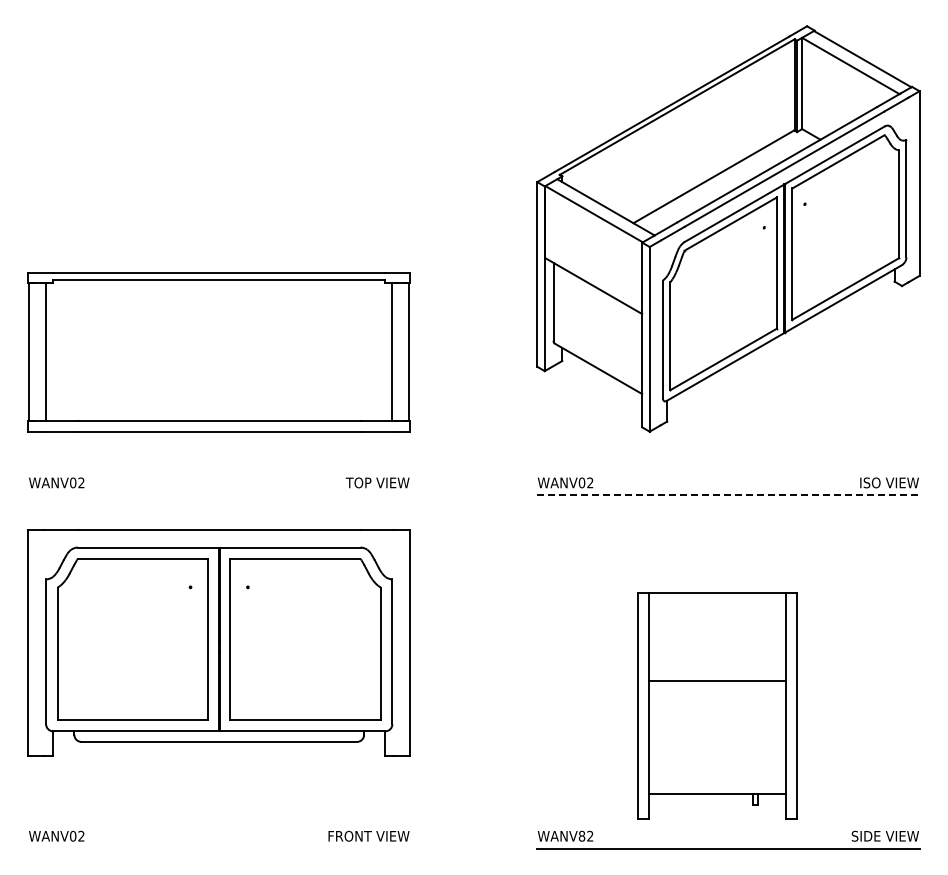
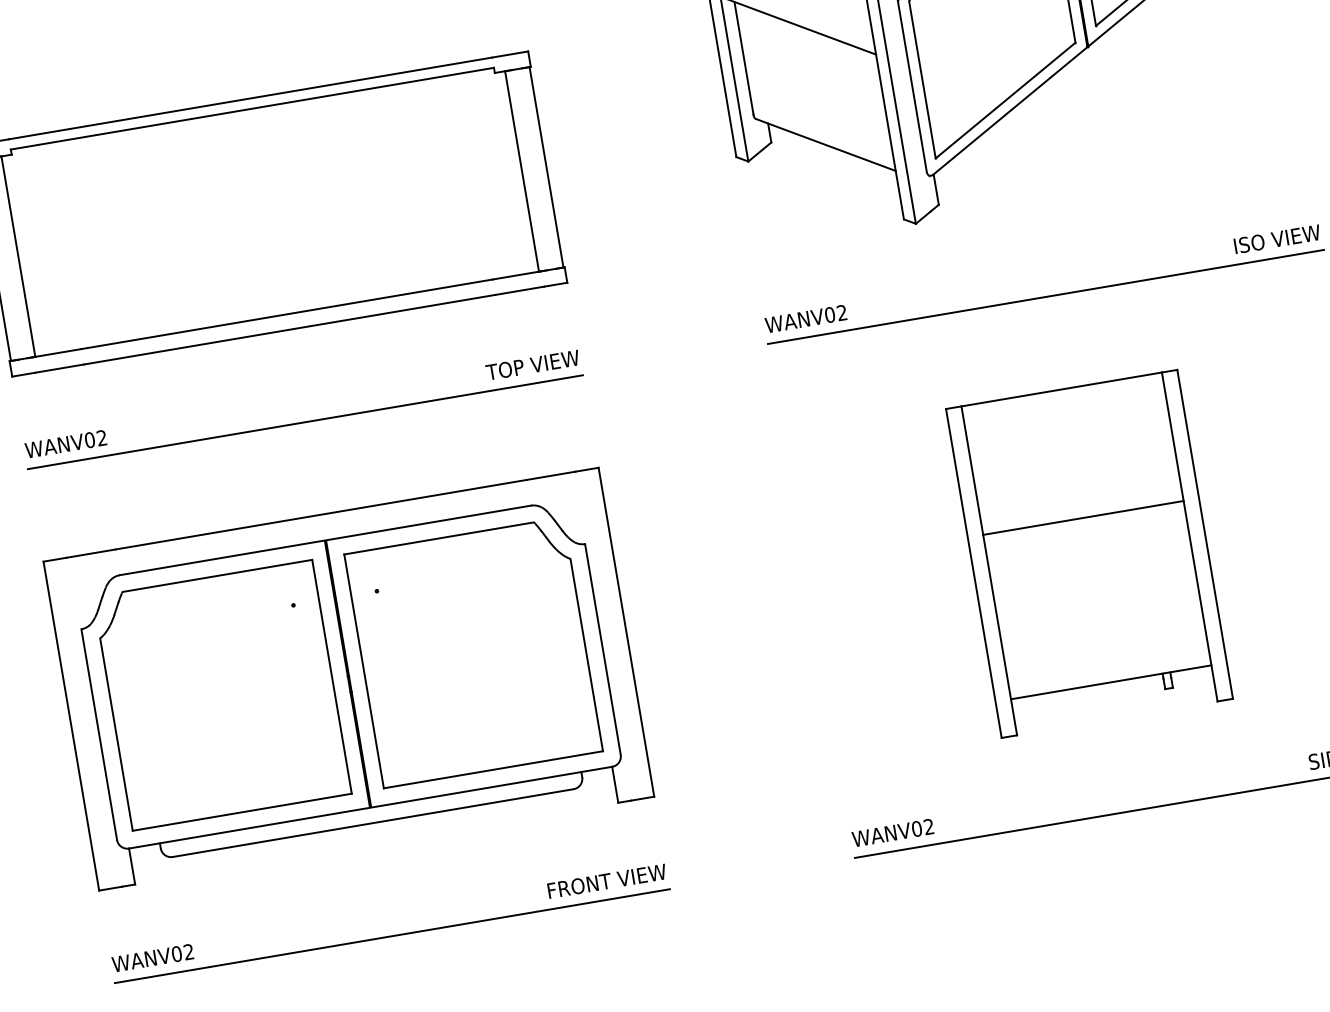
line: (219, 495) -> (305, 422), added
line: (728, 495) -> (1046, 297), dashed -> solid
part: (218, 642) -> (347, 678), moved
part: (717, 705) -> (1089, 553), moved
text: (581, 836) -> (916, 829), WANV82 -> WANV02
line: (219, 848) -> (392, 935), added

